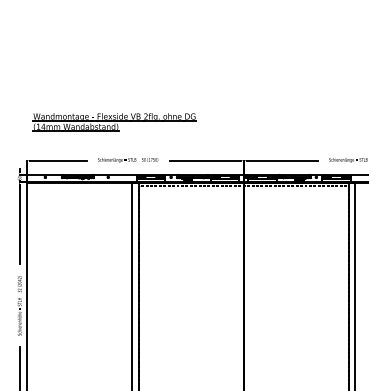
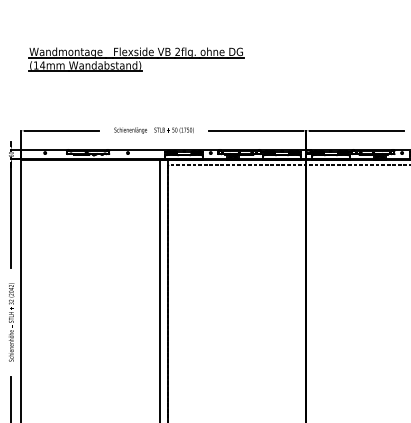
part: (114, 122) -> (136, 59), moved

